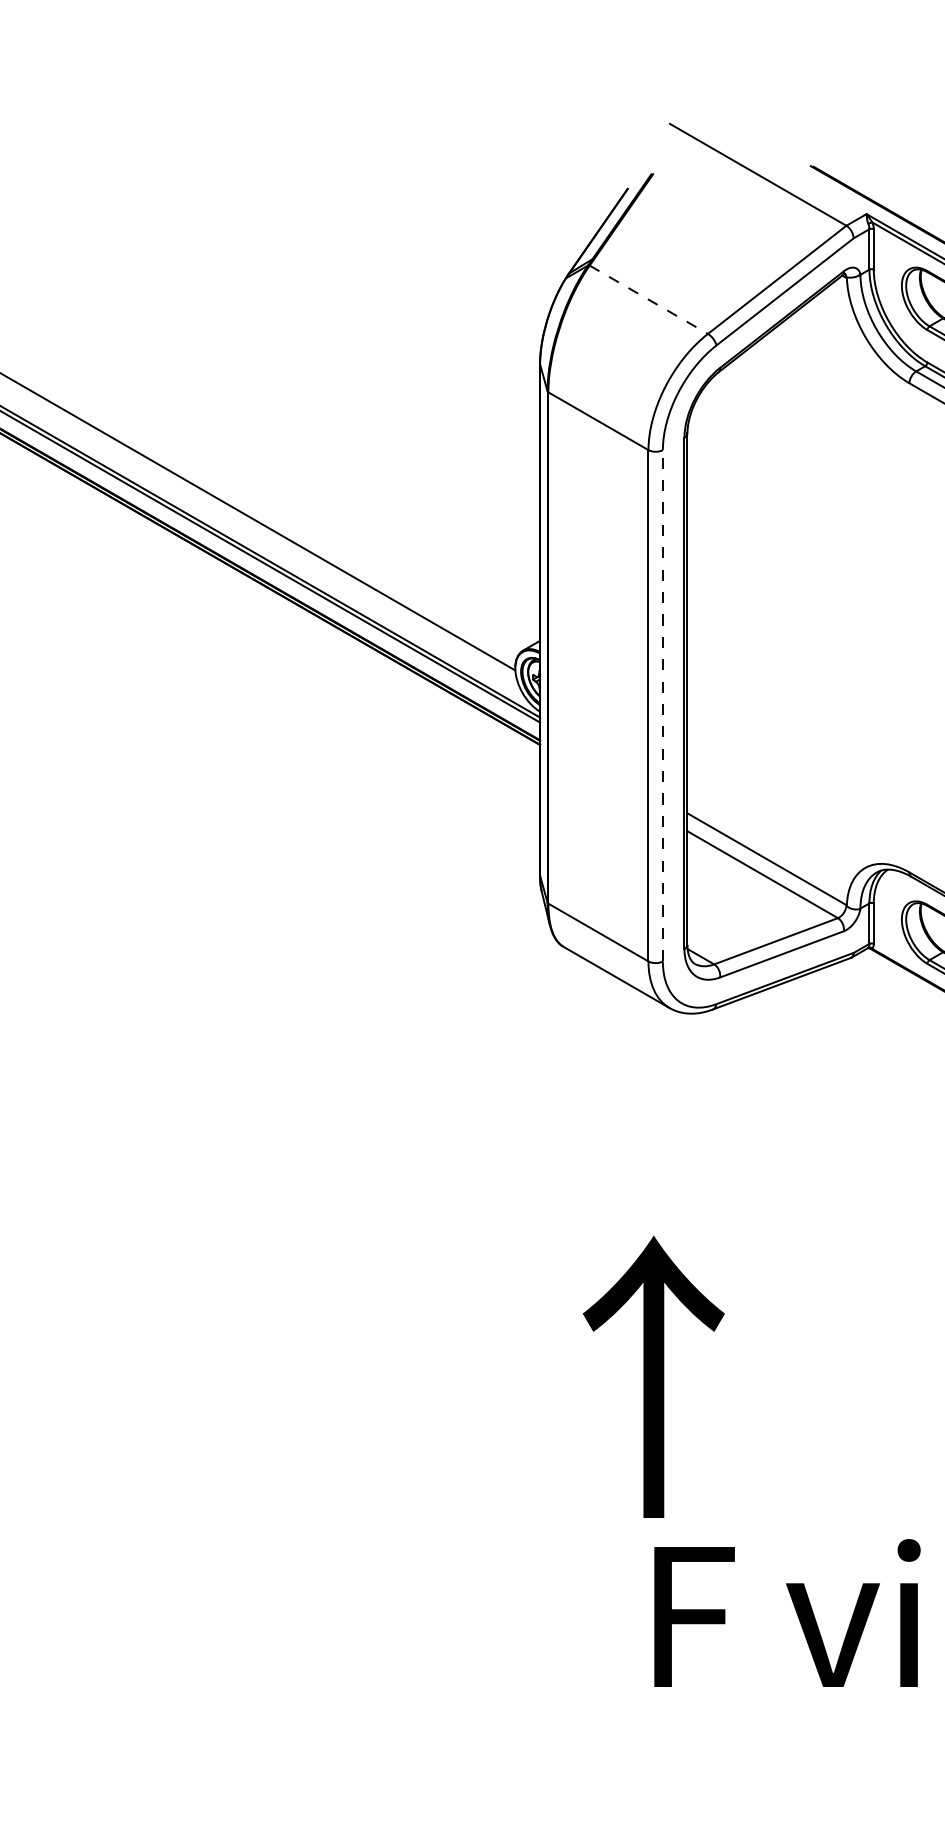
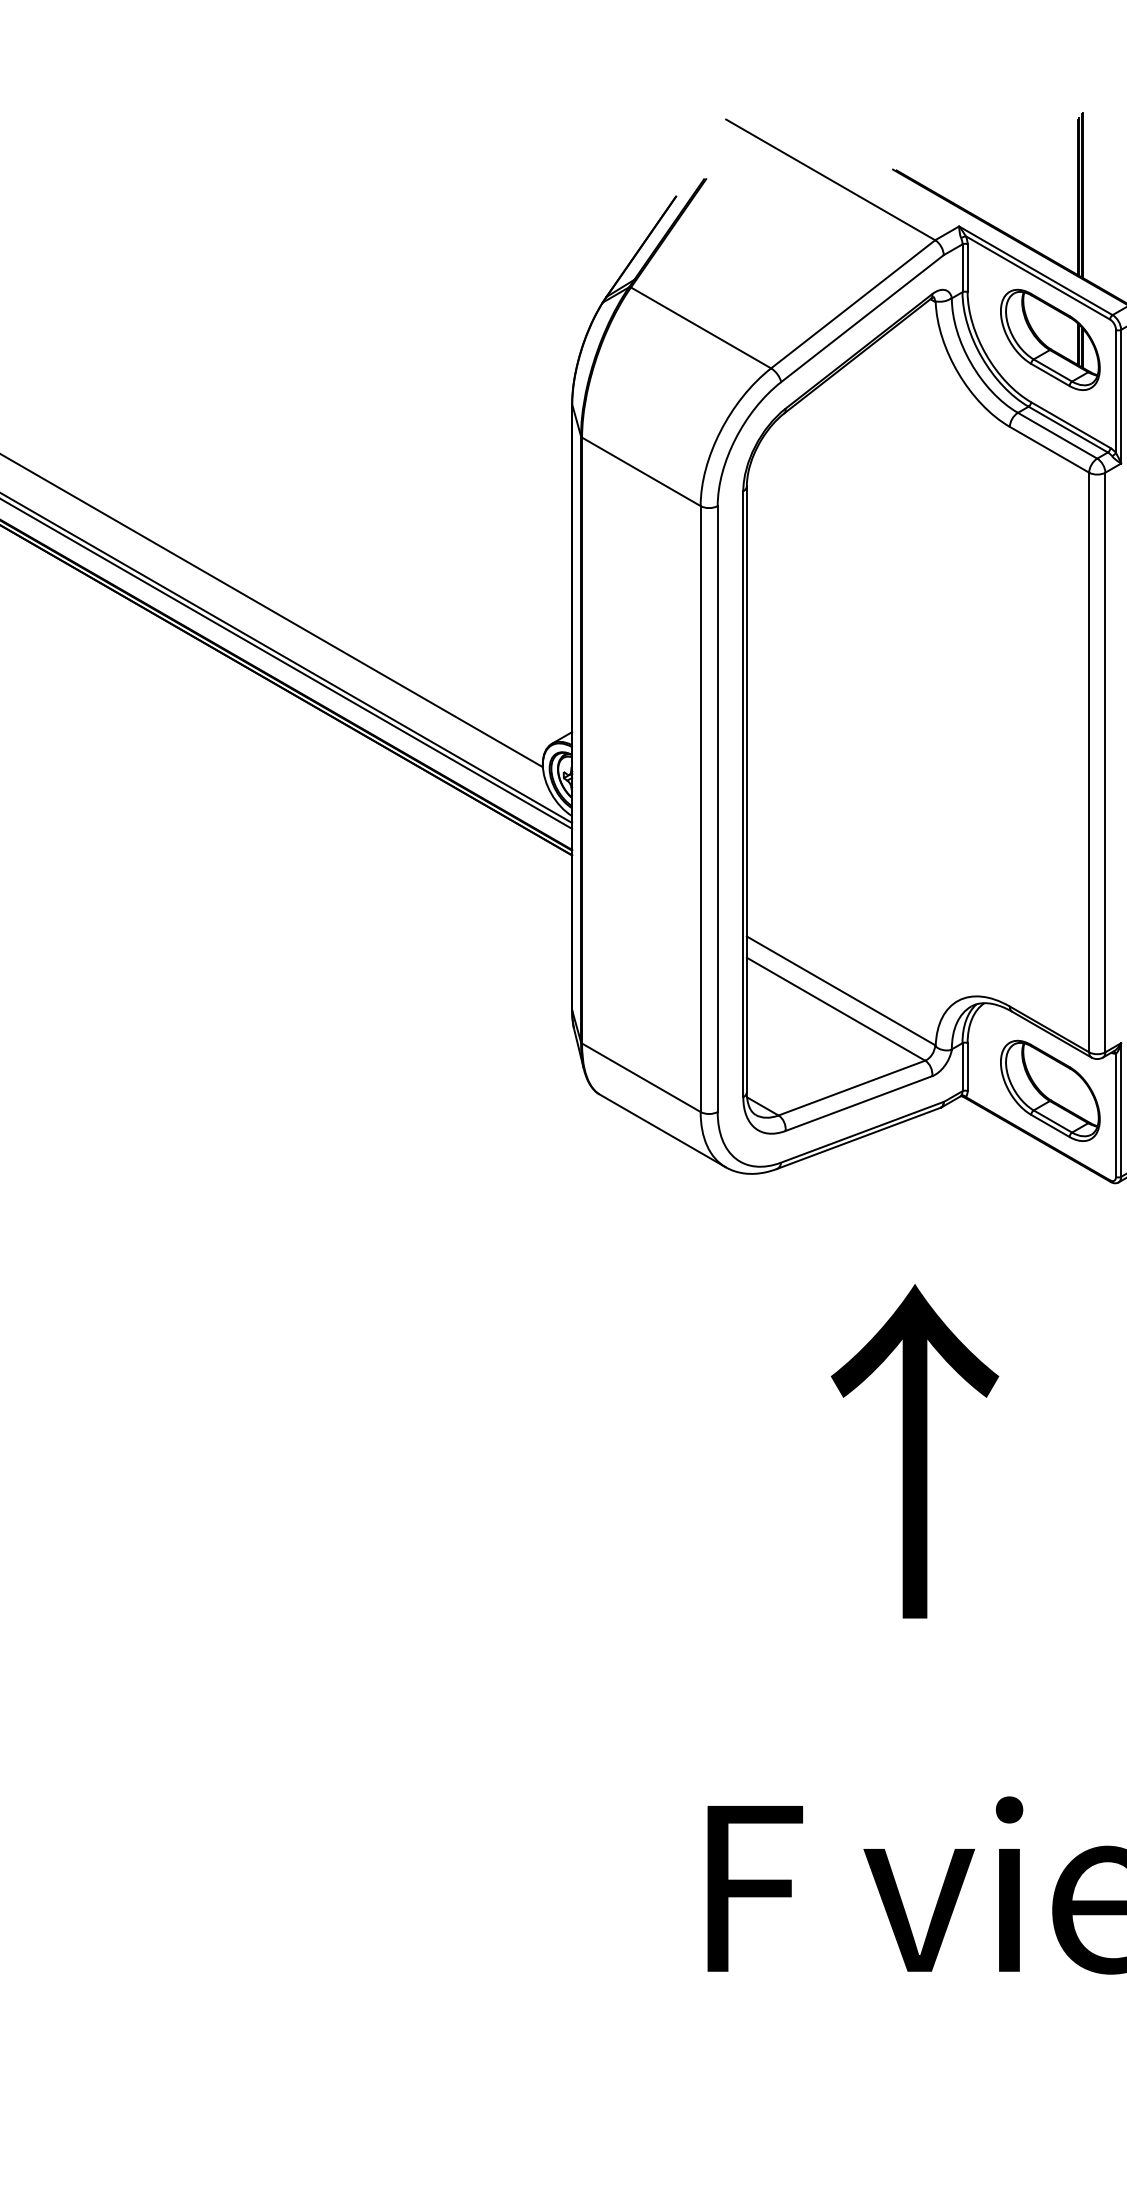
line: (649, 299) -> (701, 327), dashed -> solid
line: (662, 706) -> (717, 809), dashed -> solid
text: (653, 1377) -> (914, 1451), moved

